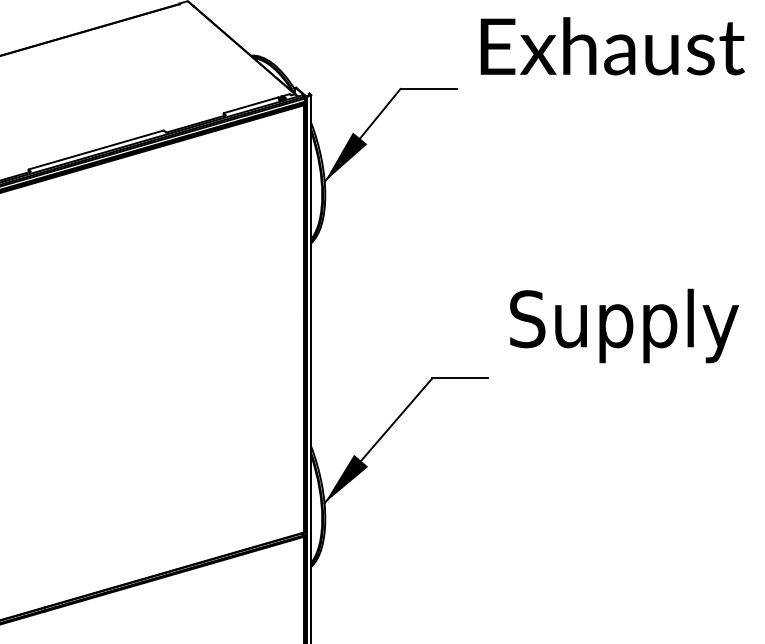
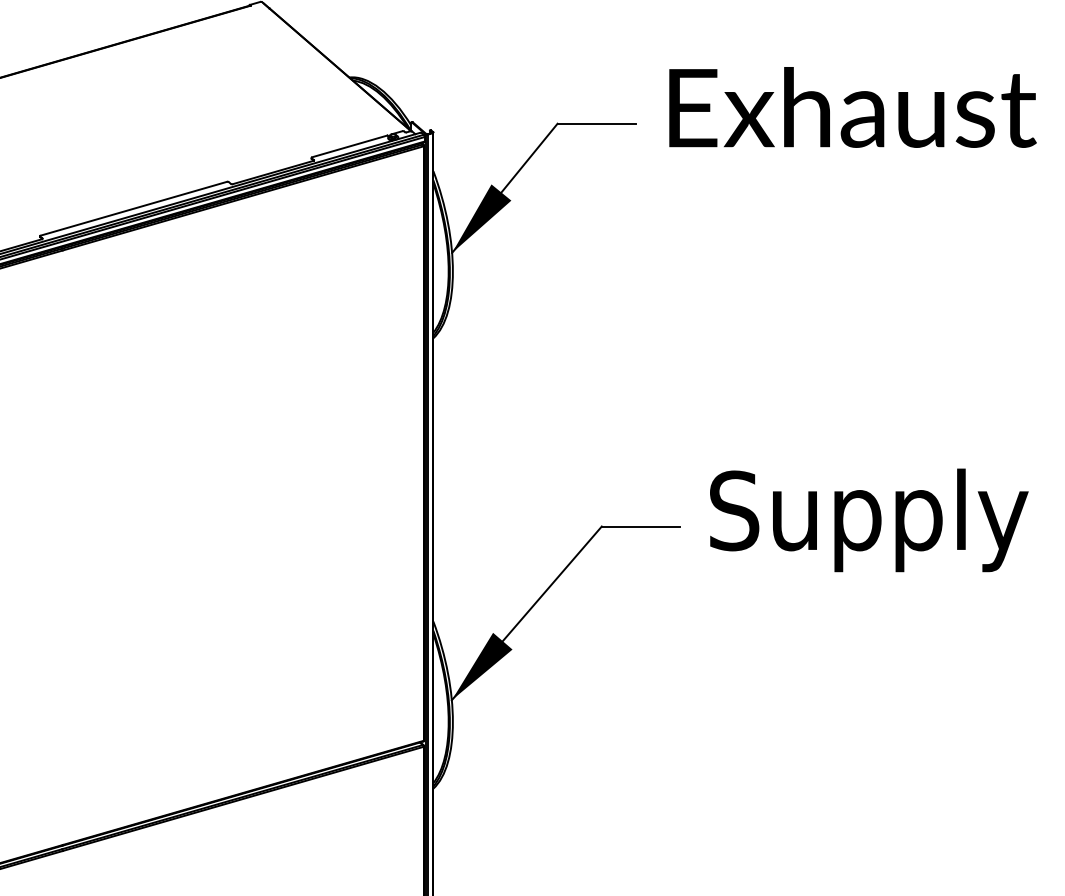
text: (612, 46) -> (852, 107), moved
text: (624, 325) -> (869, 519), moved

